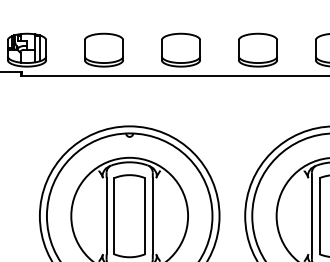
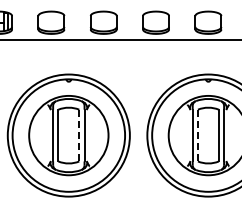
line: (145, 216) -> (79, 135), solid -> dashed
line: (318, 216) -> (197, 135), solid -> dashed

